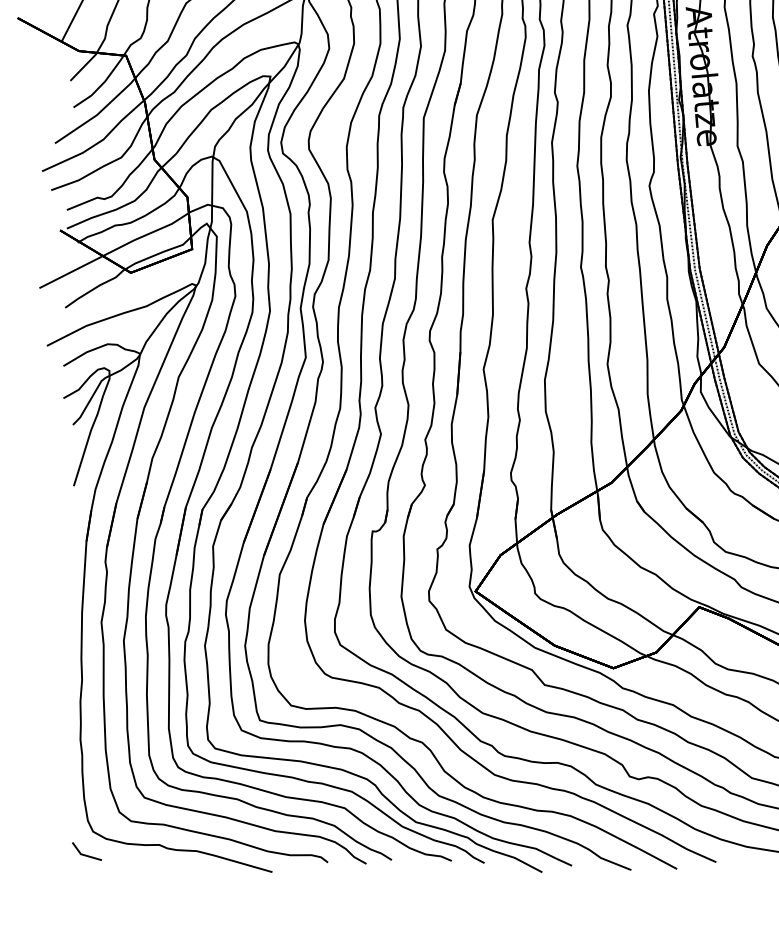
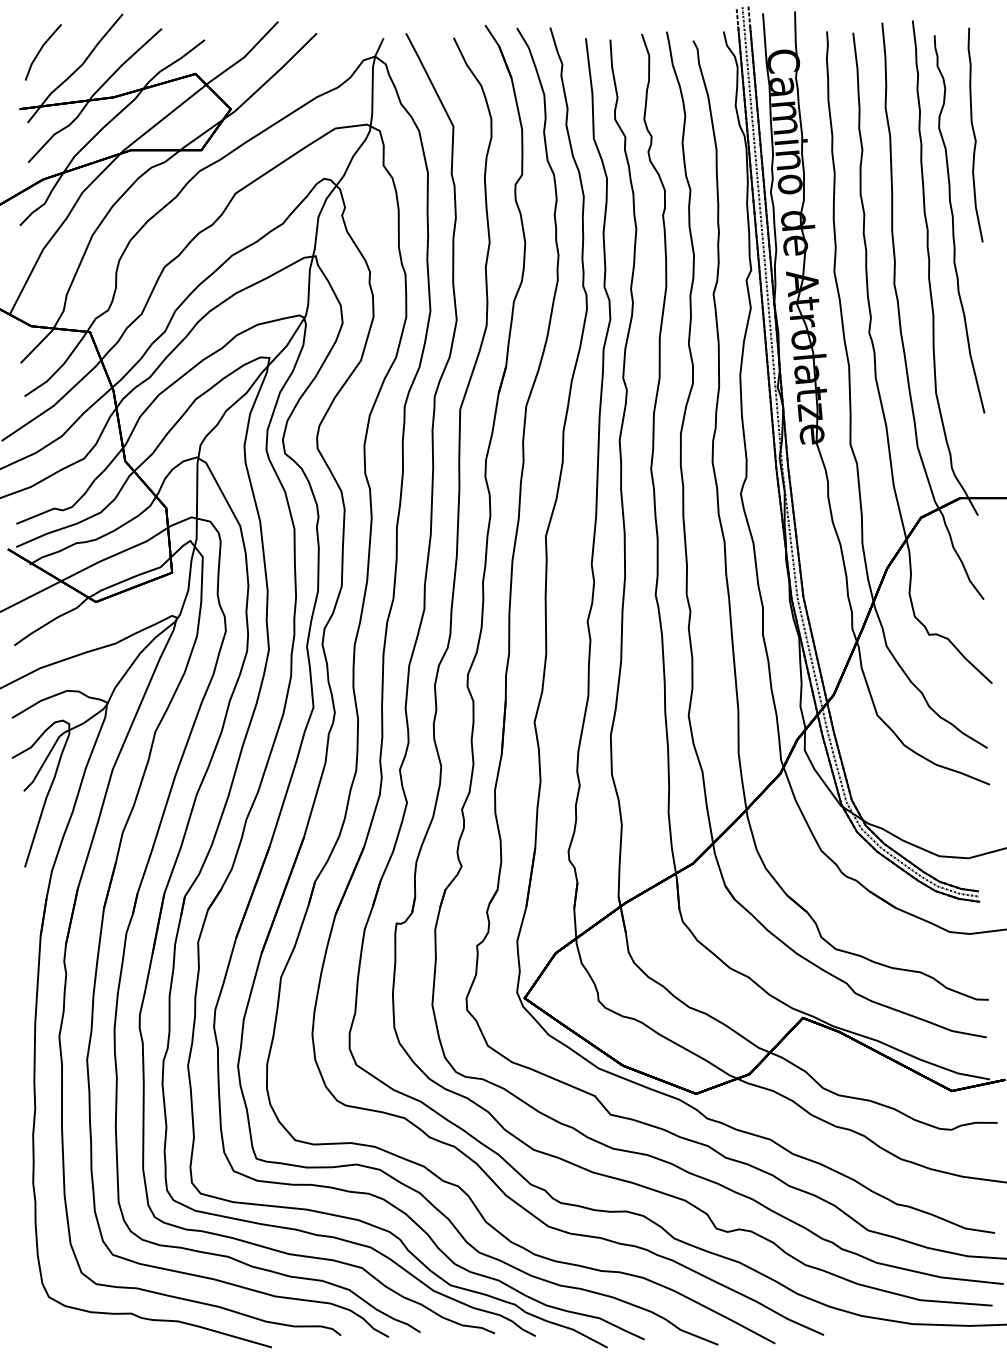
part: (86, 851) -> (40, 1321), removed

